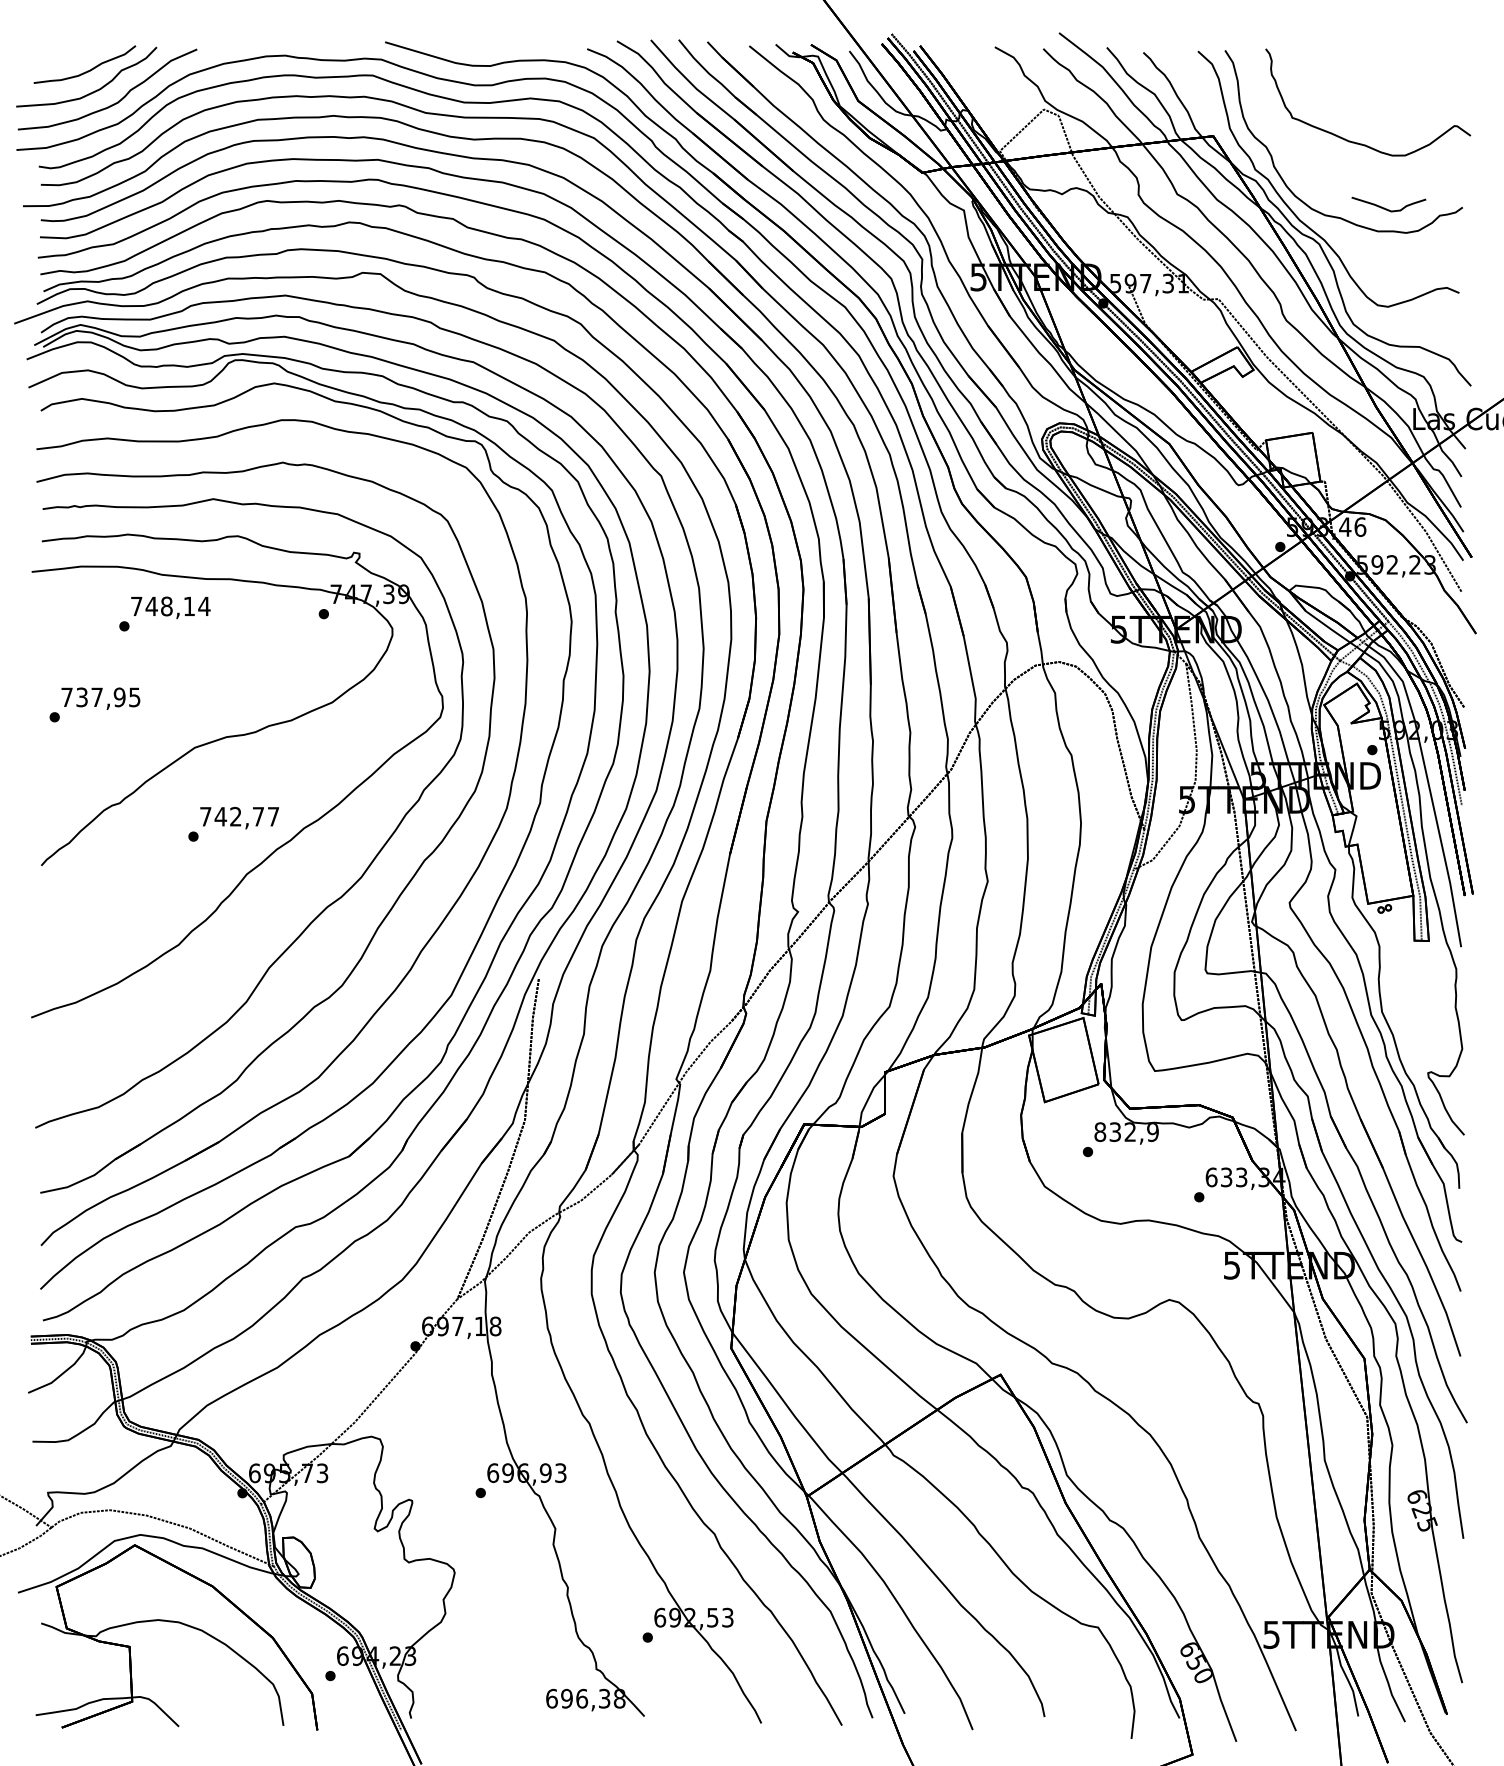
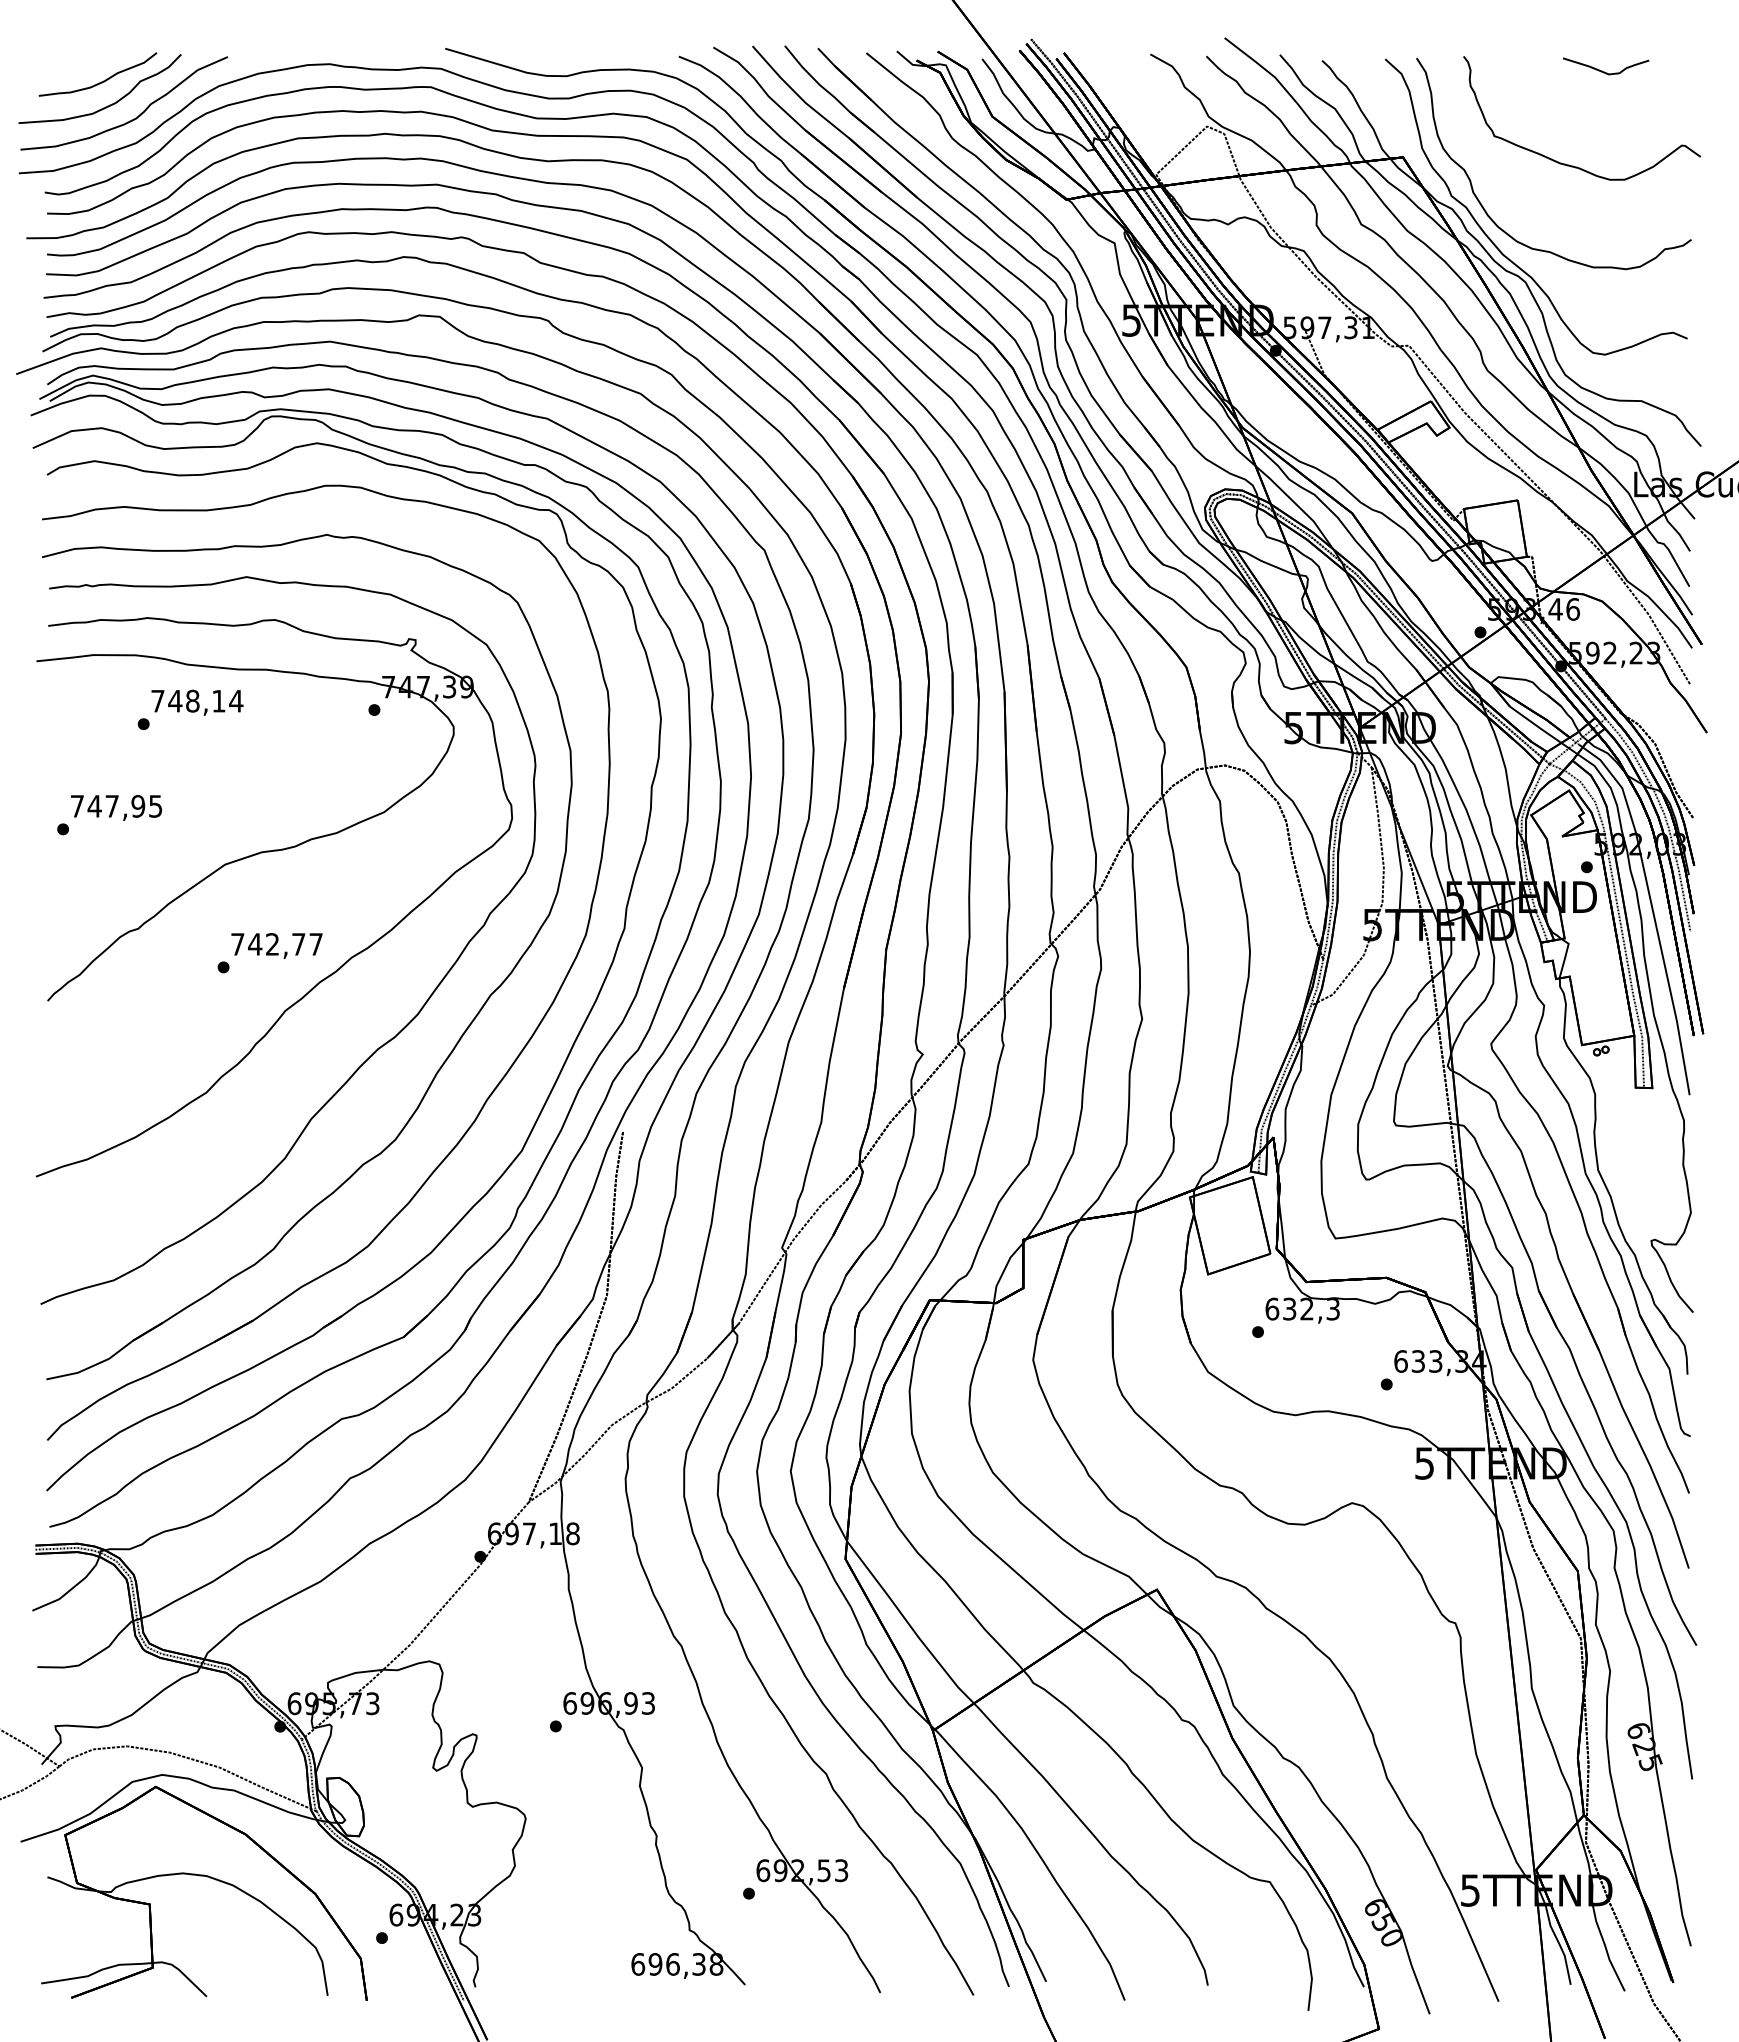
part: (1389, 204) -> (1606, 66), moved
text: (81, 697) -> (94, 806), 737,95 -> 747,95
text: (1126, 1131) -> (1302, 1308), 832,9 -> 632,3

